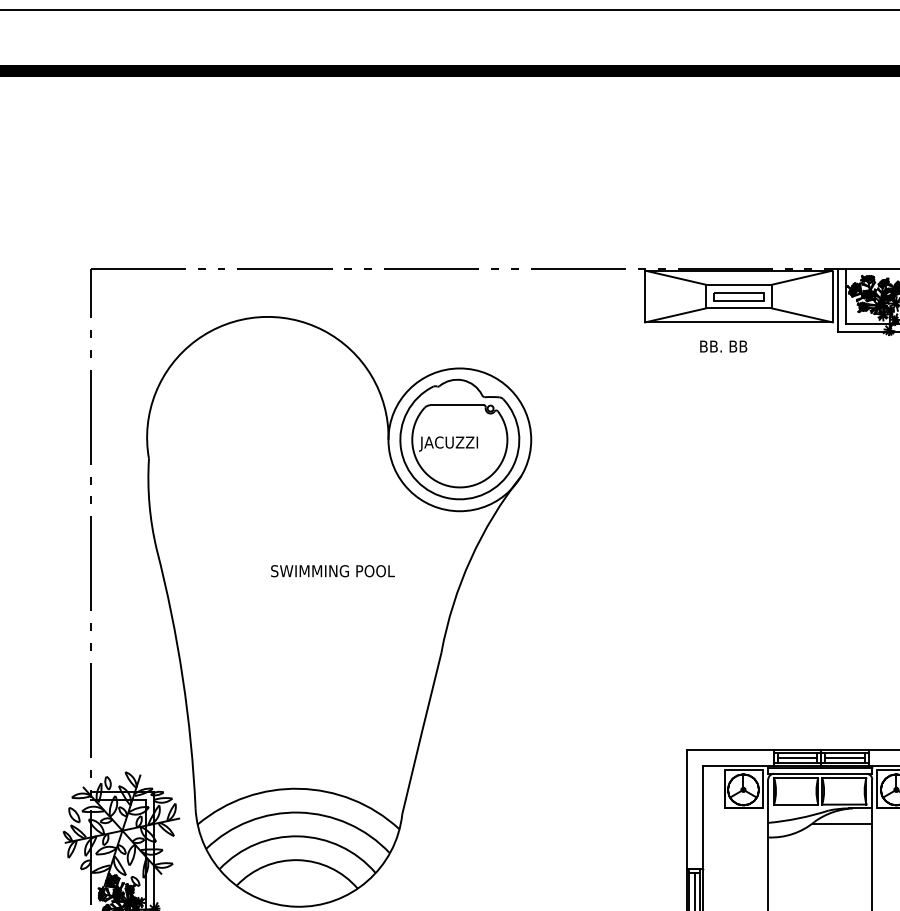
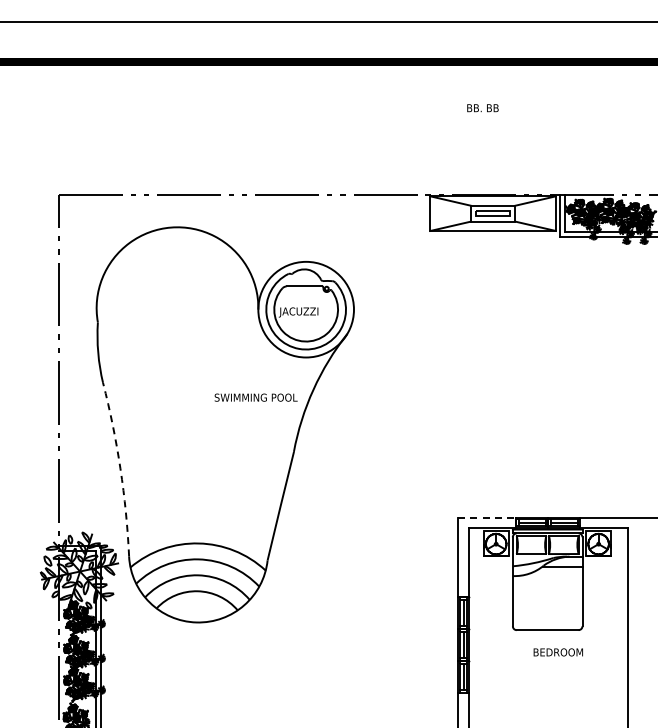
text: (723, 347) -> (482, 108), moved
text: (331, 570) -> (255, 397), moved
arc: (182, 676) -> (120, 468), solid -> dashed
line: (730, 750) -> (487, 517), solid -> dashed

